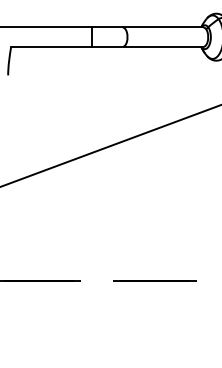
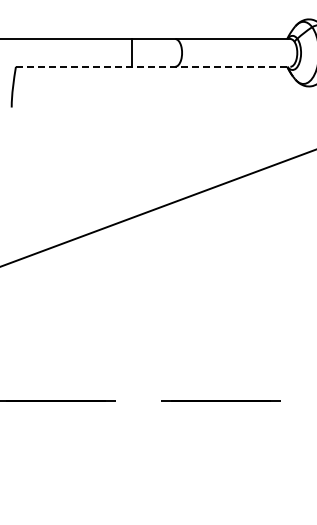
line: (107, 46) -> (153, 66), solid -> dashed

